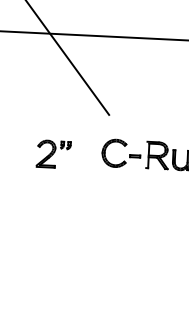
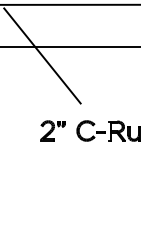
part: (52, 153) -> (52, 130), moved

